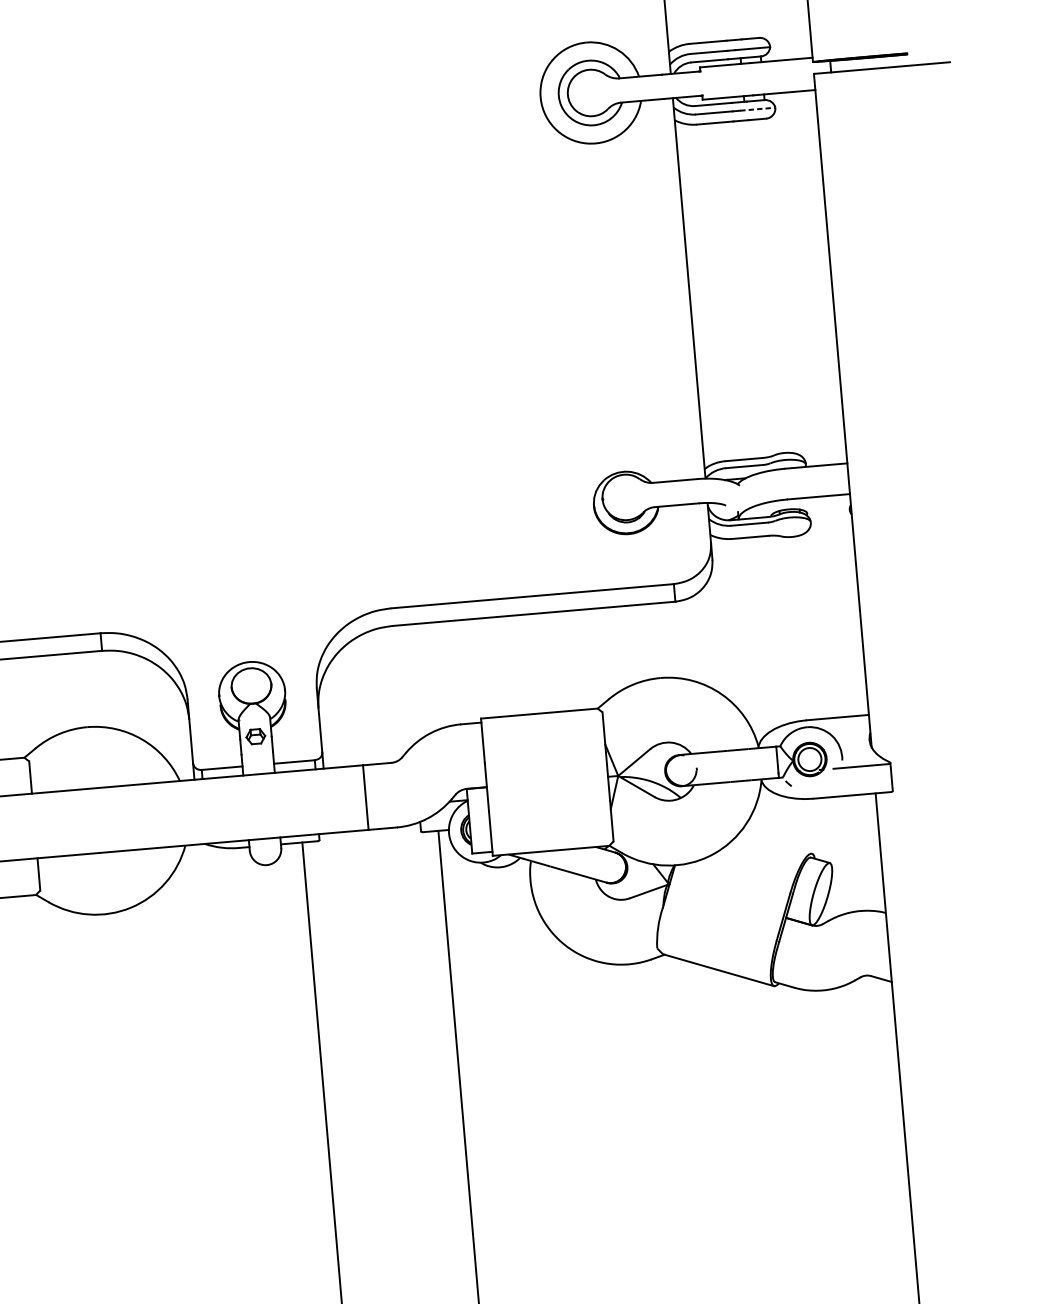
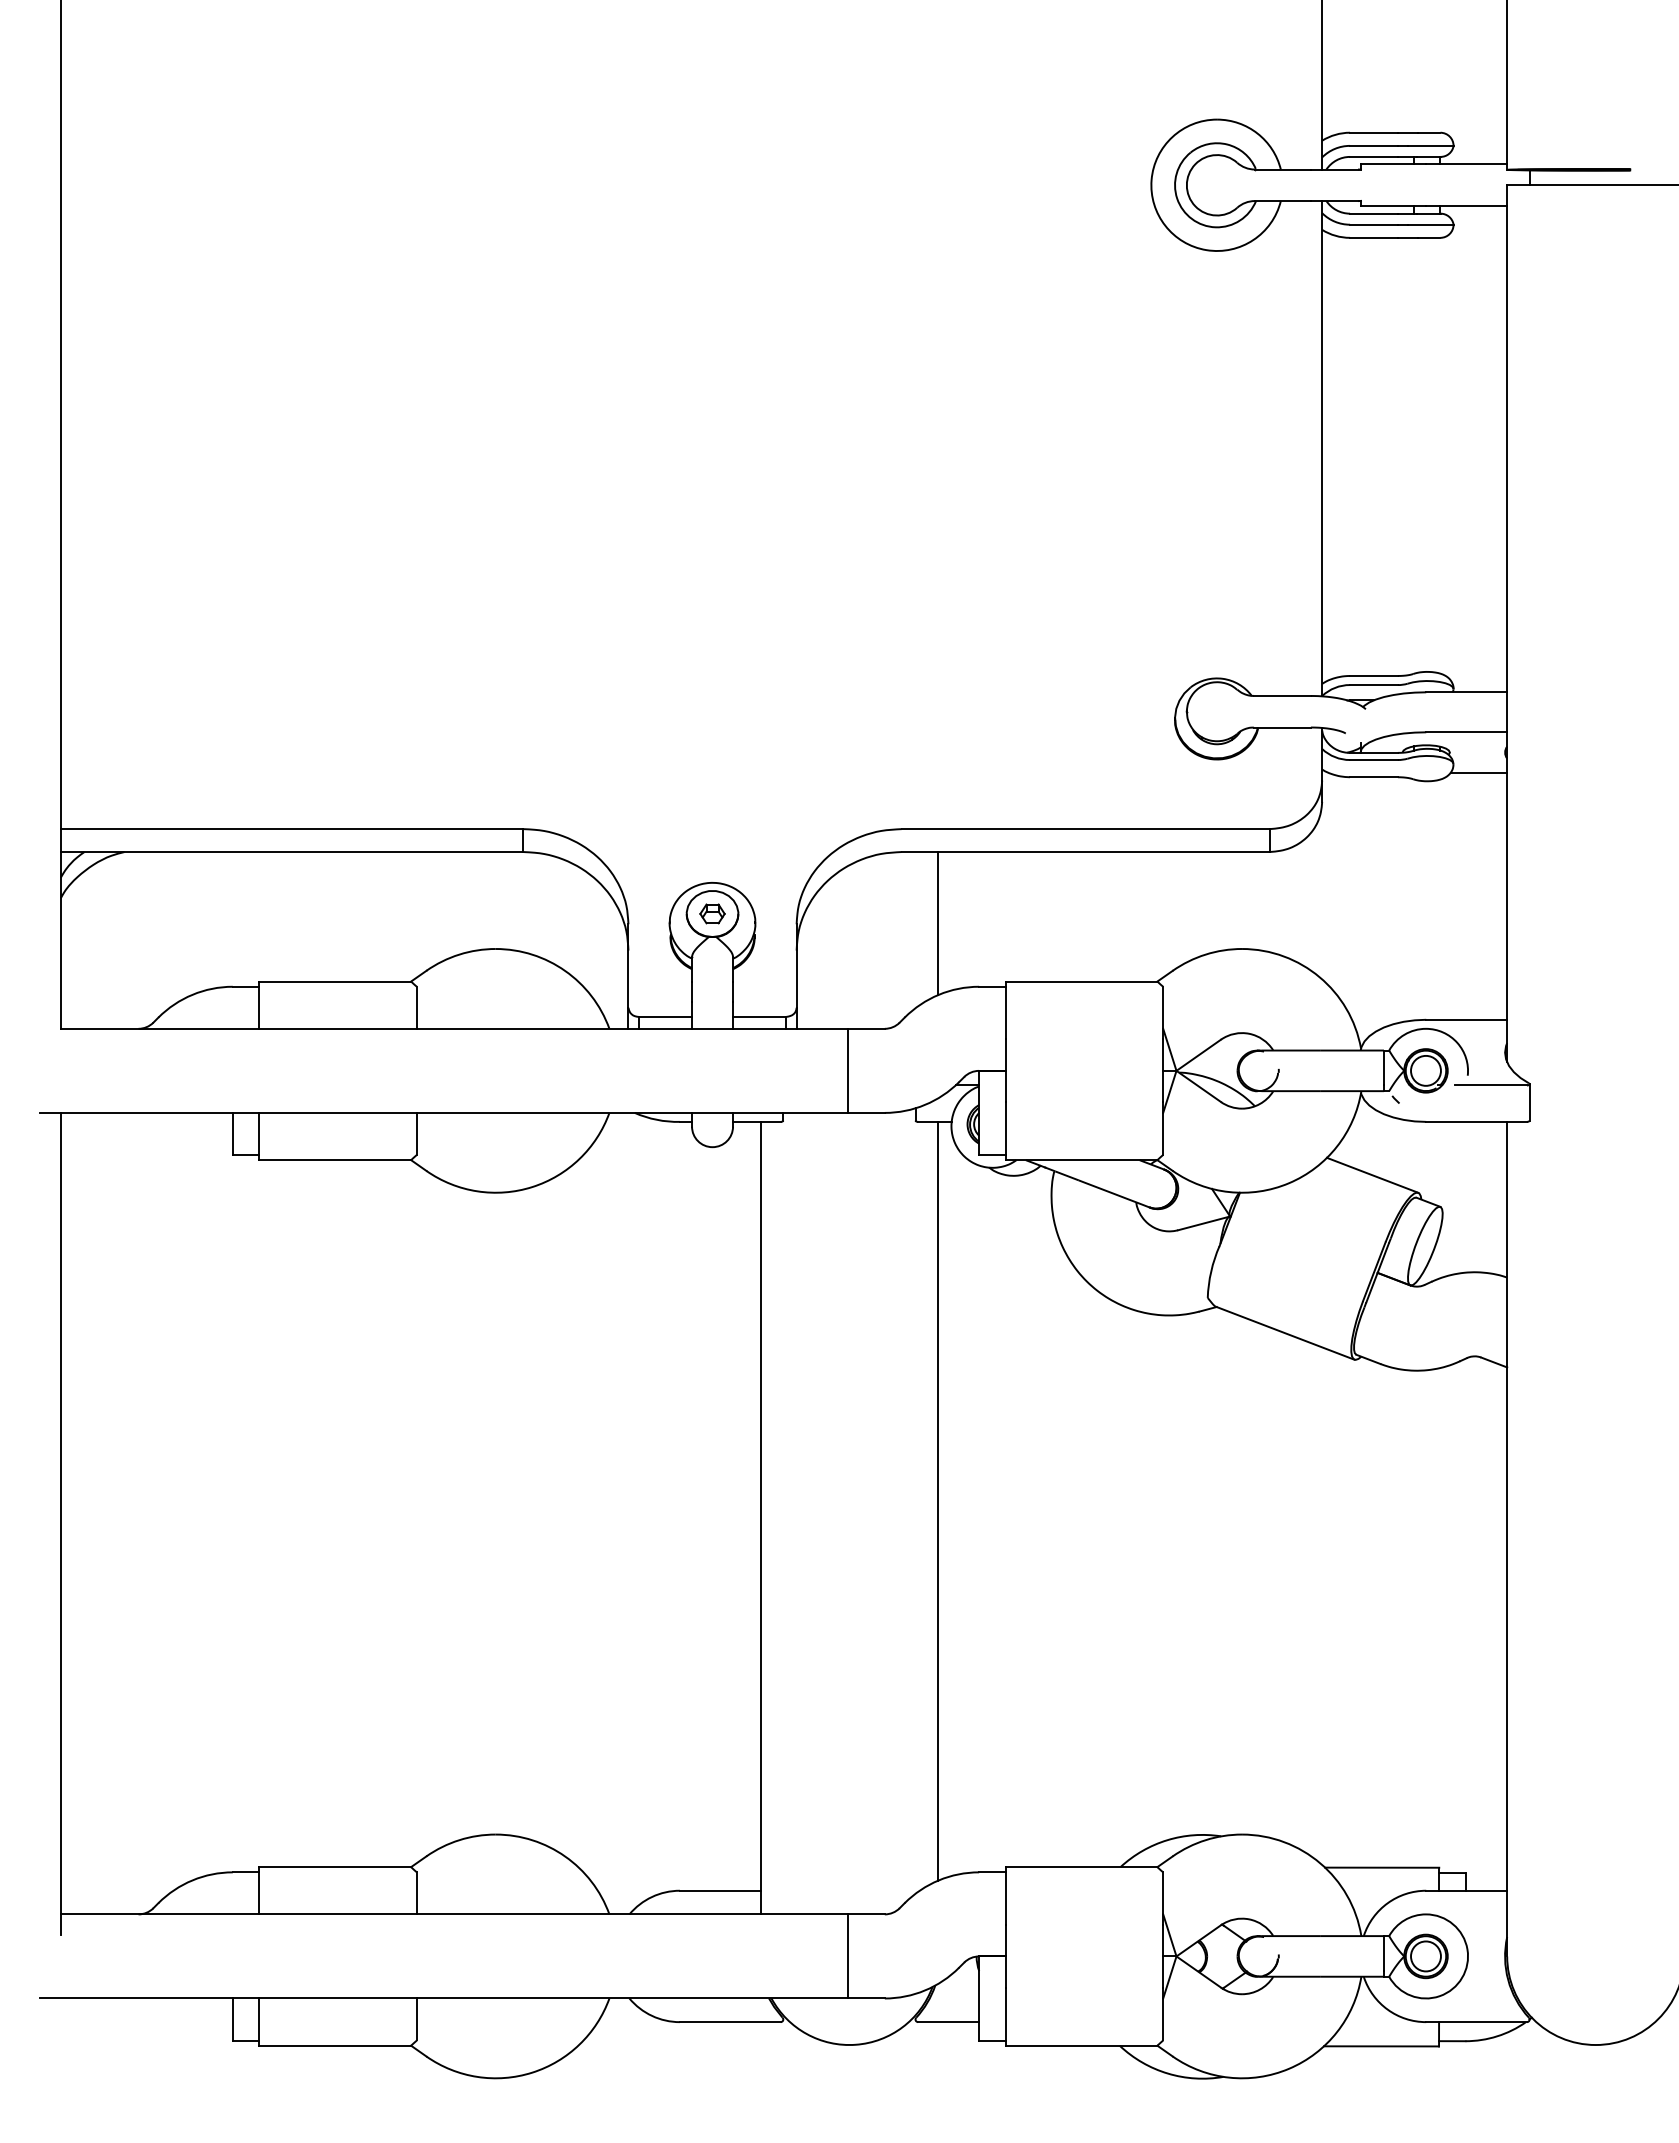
line: (757, 109) -> (1430, 224), dashed -> solid
line: (830, 526) -> (1478, 772), added
line: (425, 678) -> (938, 923), added
part: (255, 736) -> (712, 913), moved
line: (775, 842) -> (1372, 1174), added

